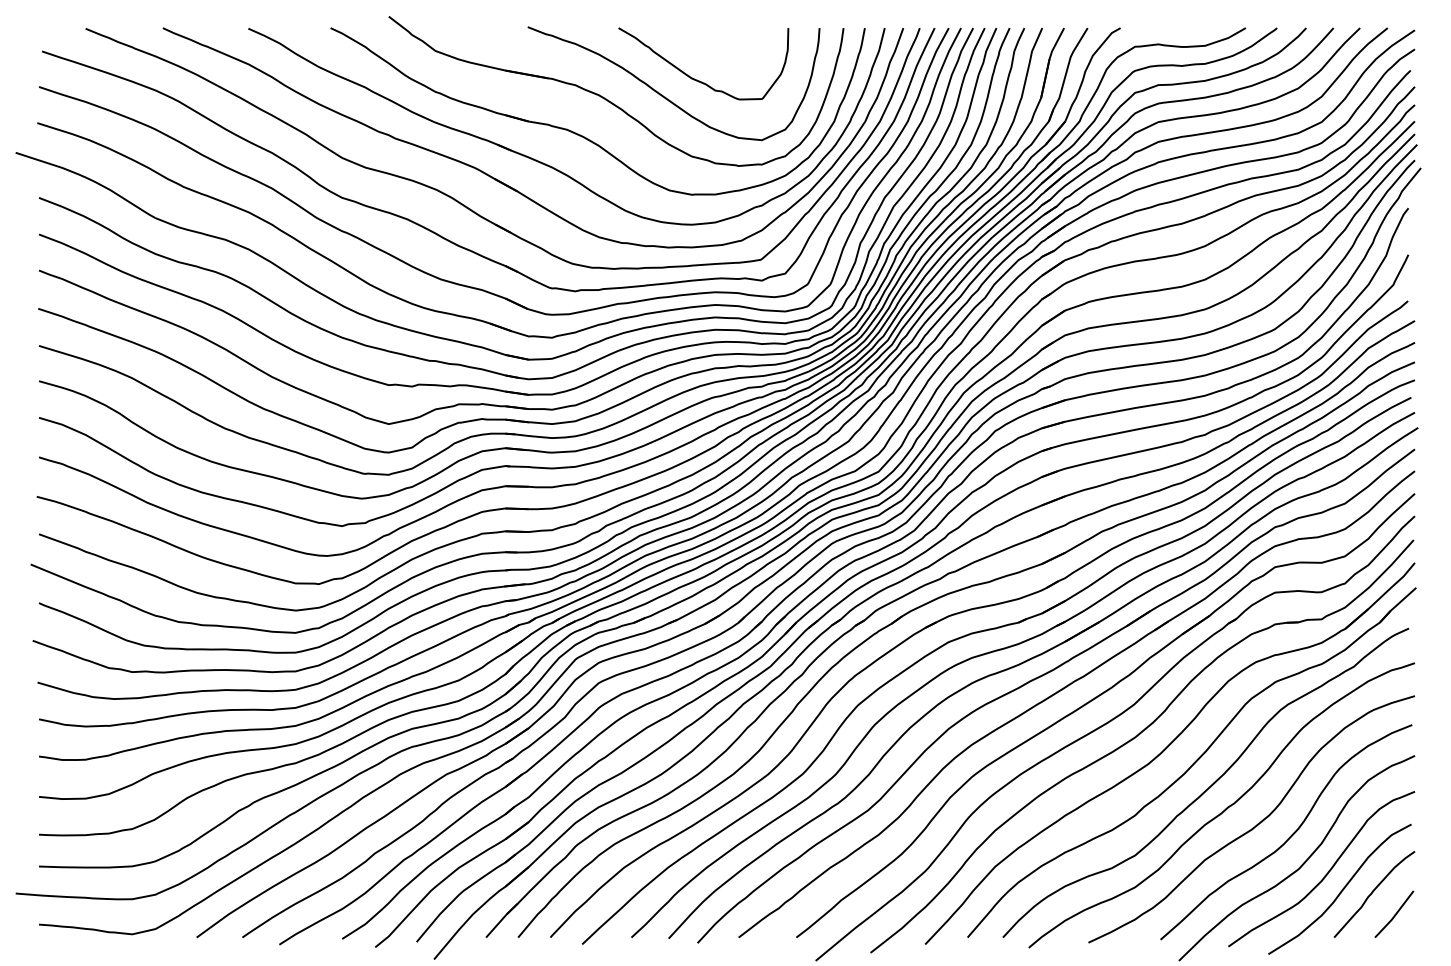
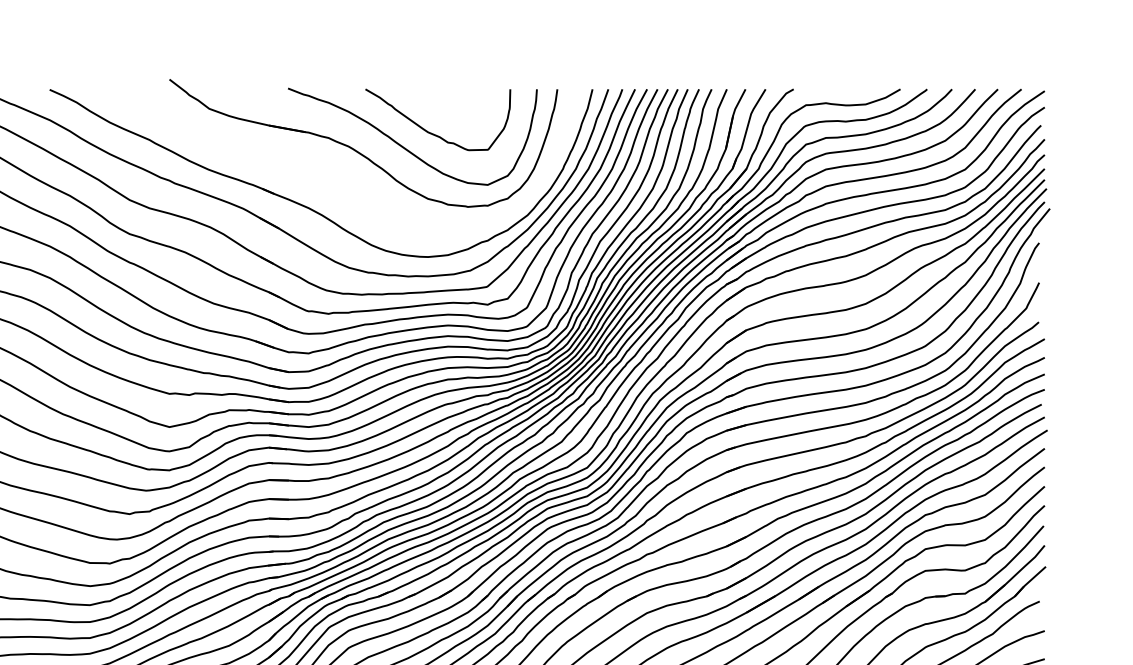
part: (584, 136) -> (336, 181), removed

